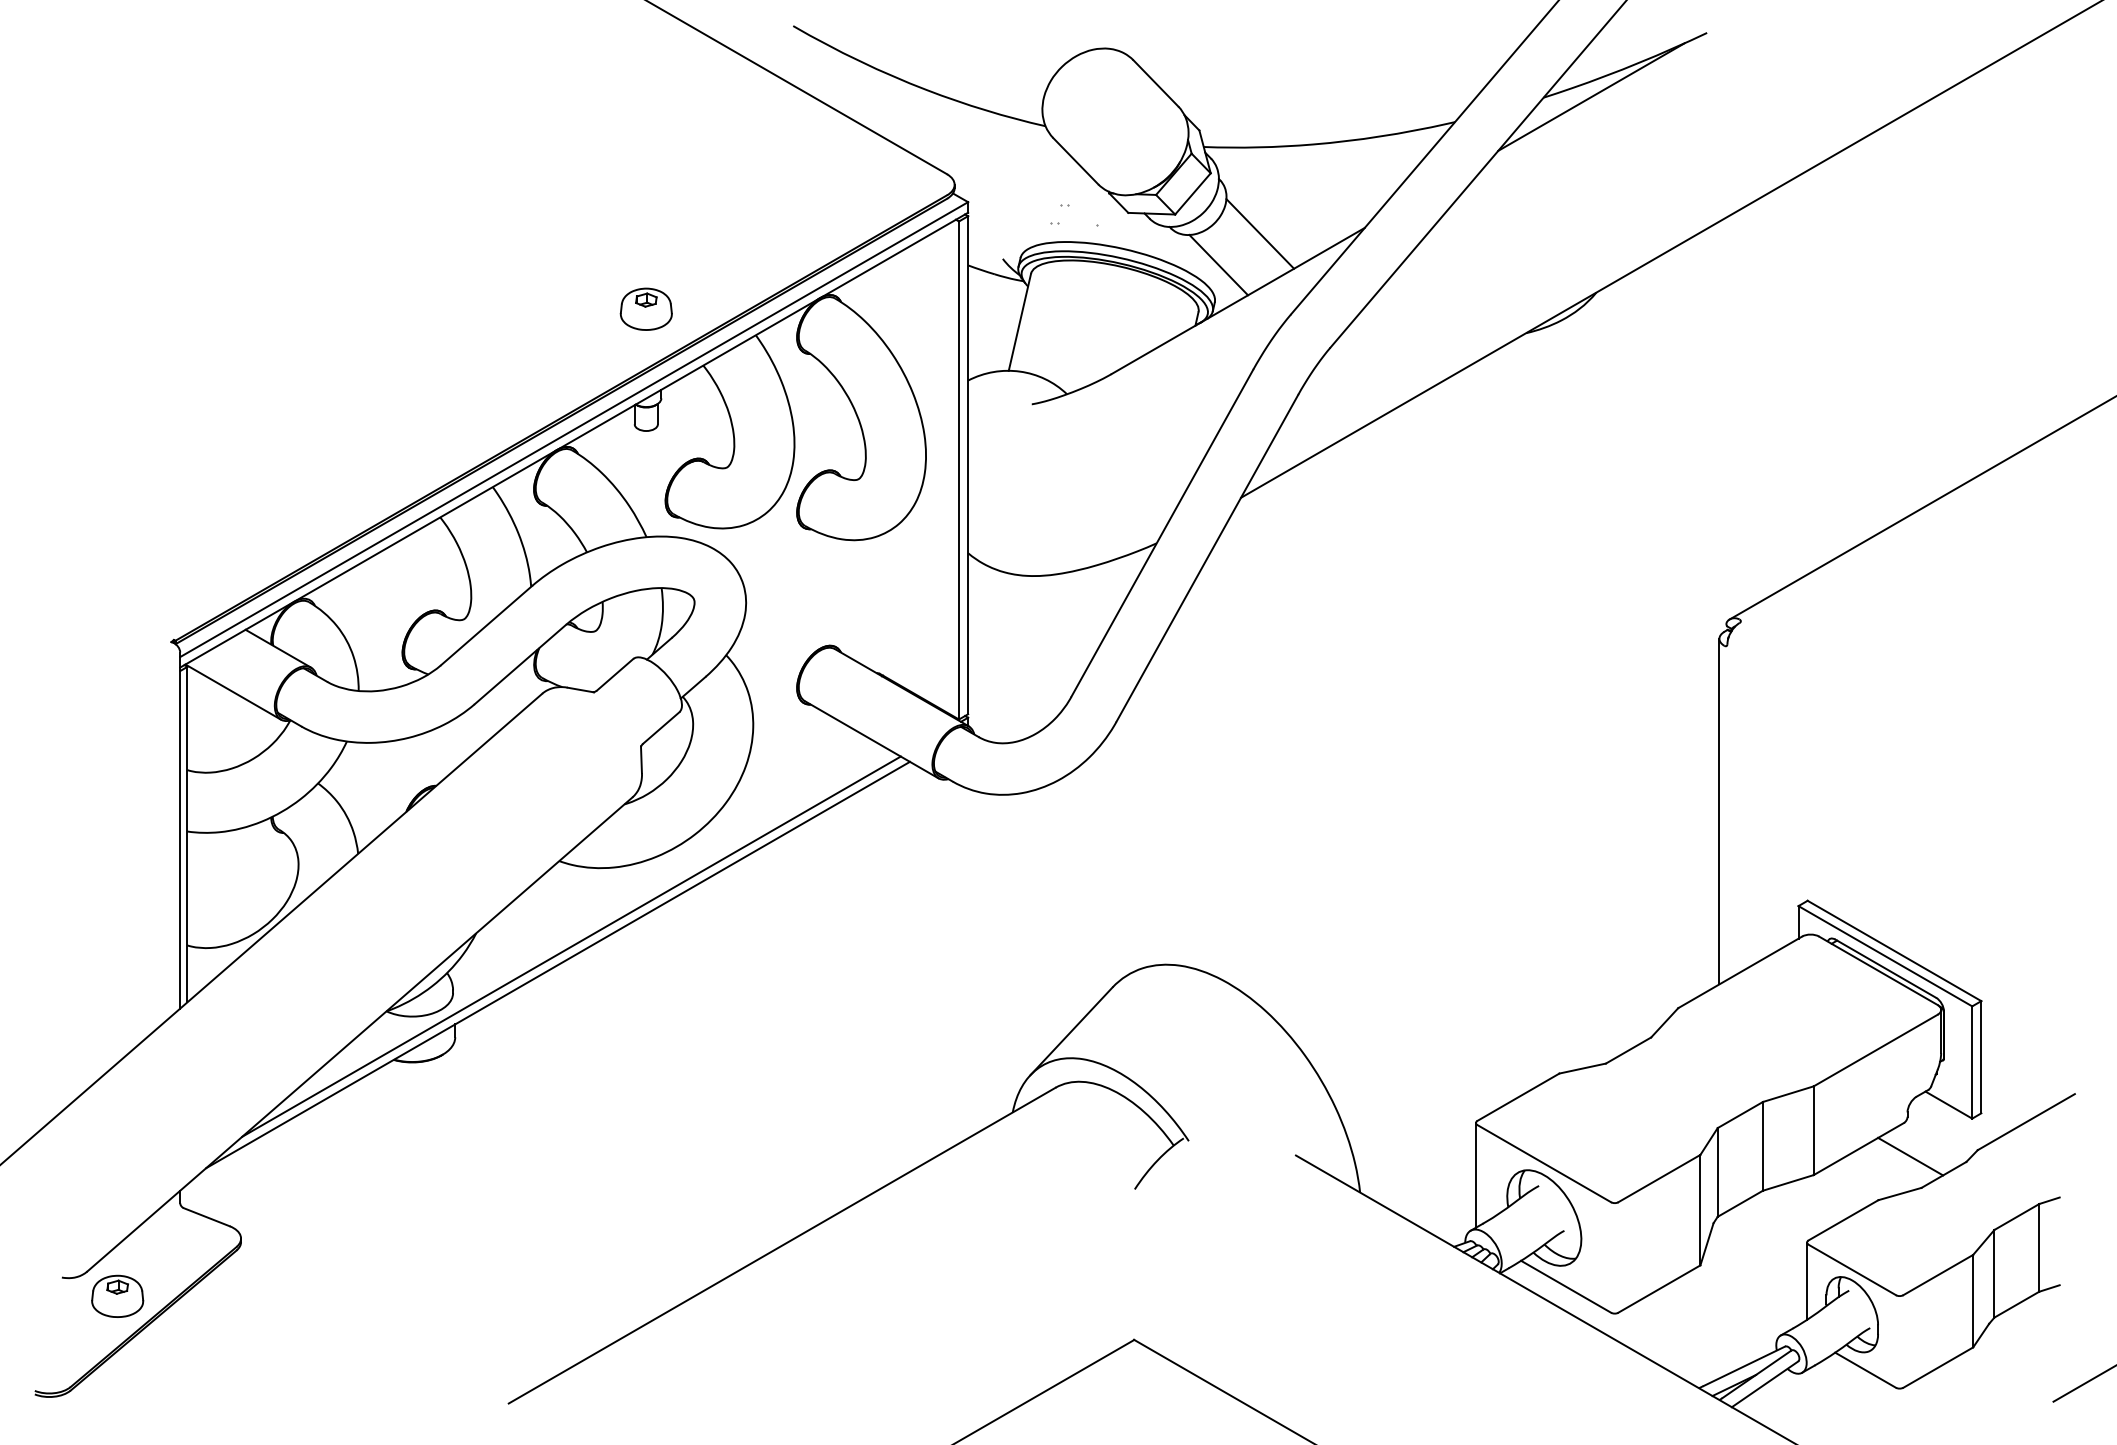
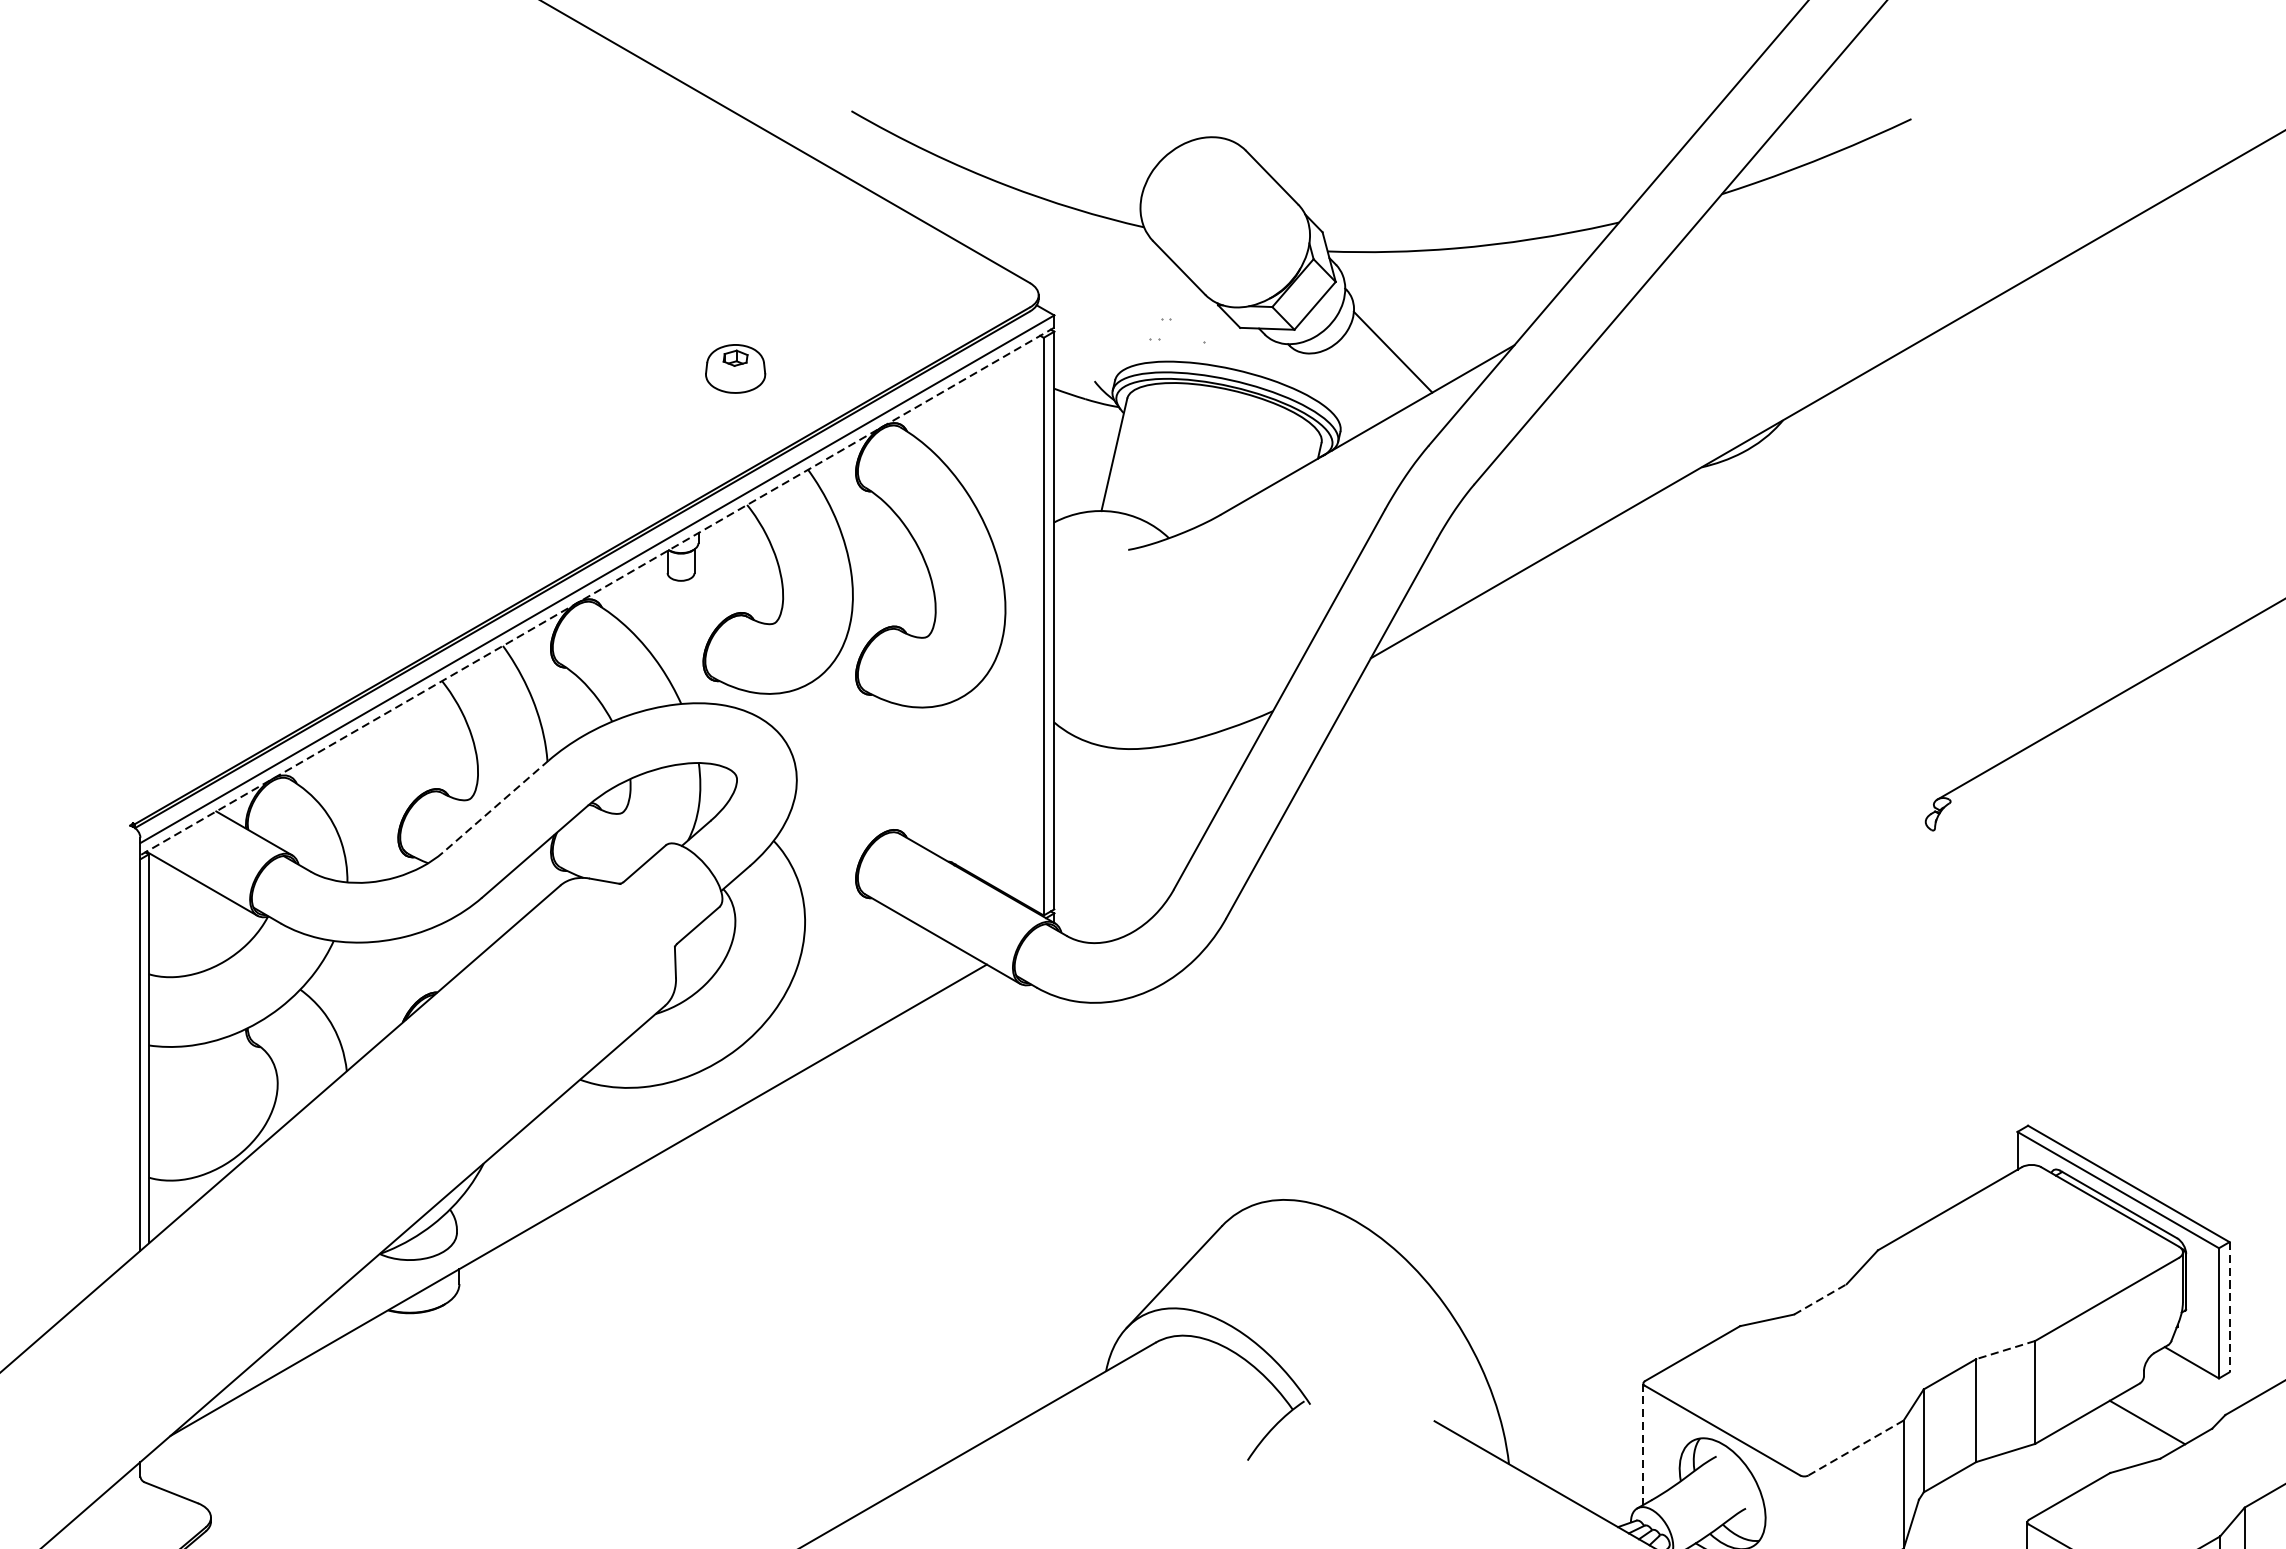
line: (1591, 96) -> (1777, 192), removed
line: (1218, 264) -> (1344, 387), removed
part: (645, 308) -> (734, 368), moved
line: (574, 440) -> (597, 591), solid -> dashed
line: (486, 625) -> (495, 806), solid -> dashed
line: (1719, 811) -> (1925, 1022), removed
line: (571, 946) -> (594, 1178), removed
line: (1628, 1050) -> (1820, 1299), solid -> dashed
line: (1981, 1057) -> (2229, 1307), solid -> dashed
line: (1788, 1094) -> (2005, 1350), solid -> dashed
line: (1475, 1175) -> (1642, 1444), solid -> dashed
line: (1658, 1178) -> (1855, 1447), solid -> dashed

